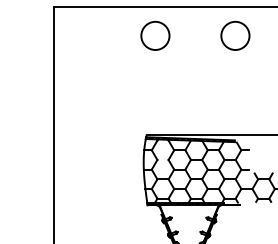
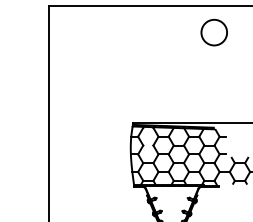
circle: (155, 35) -> (141, 32), removed

